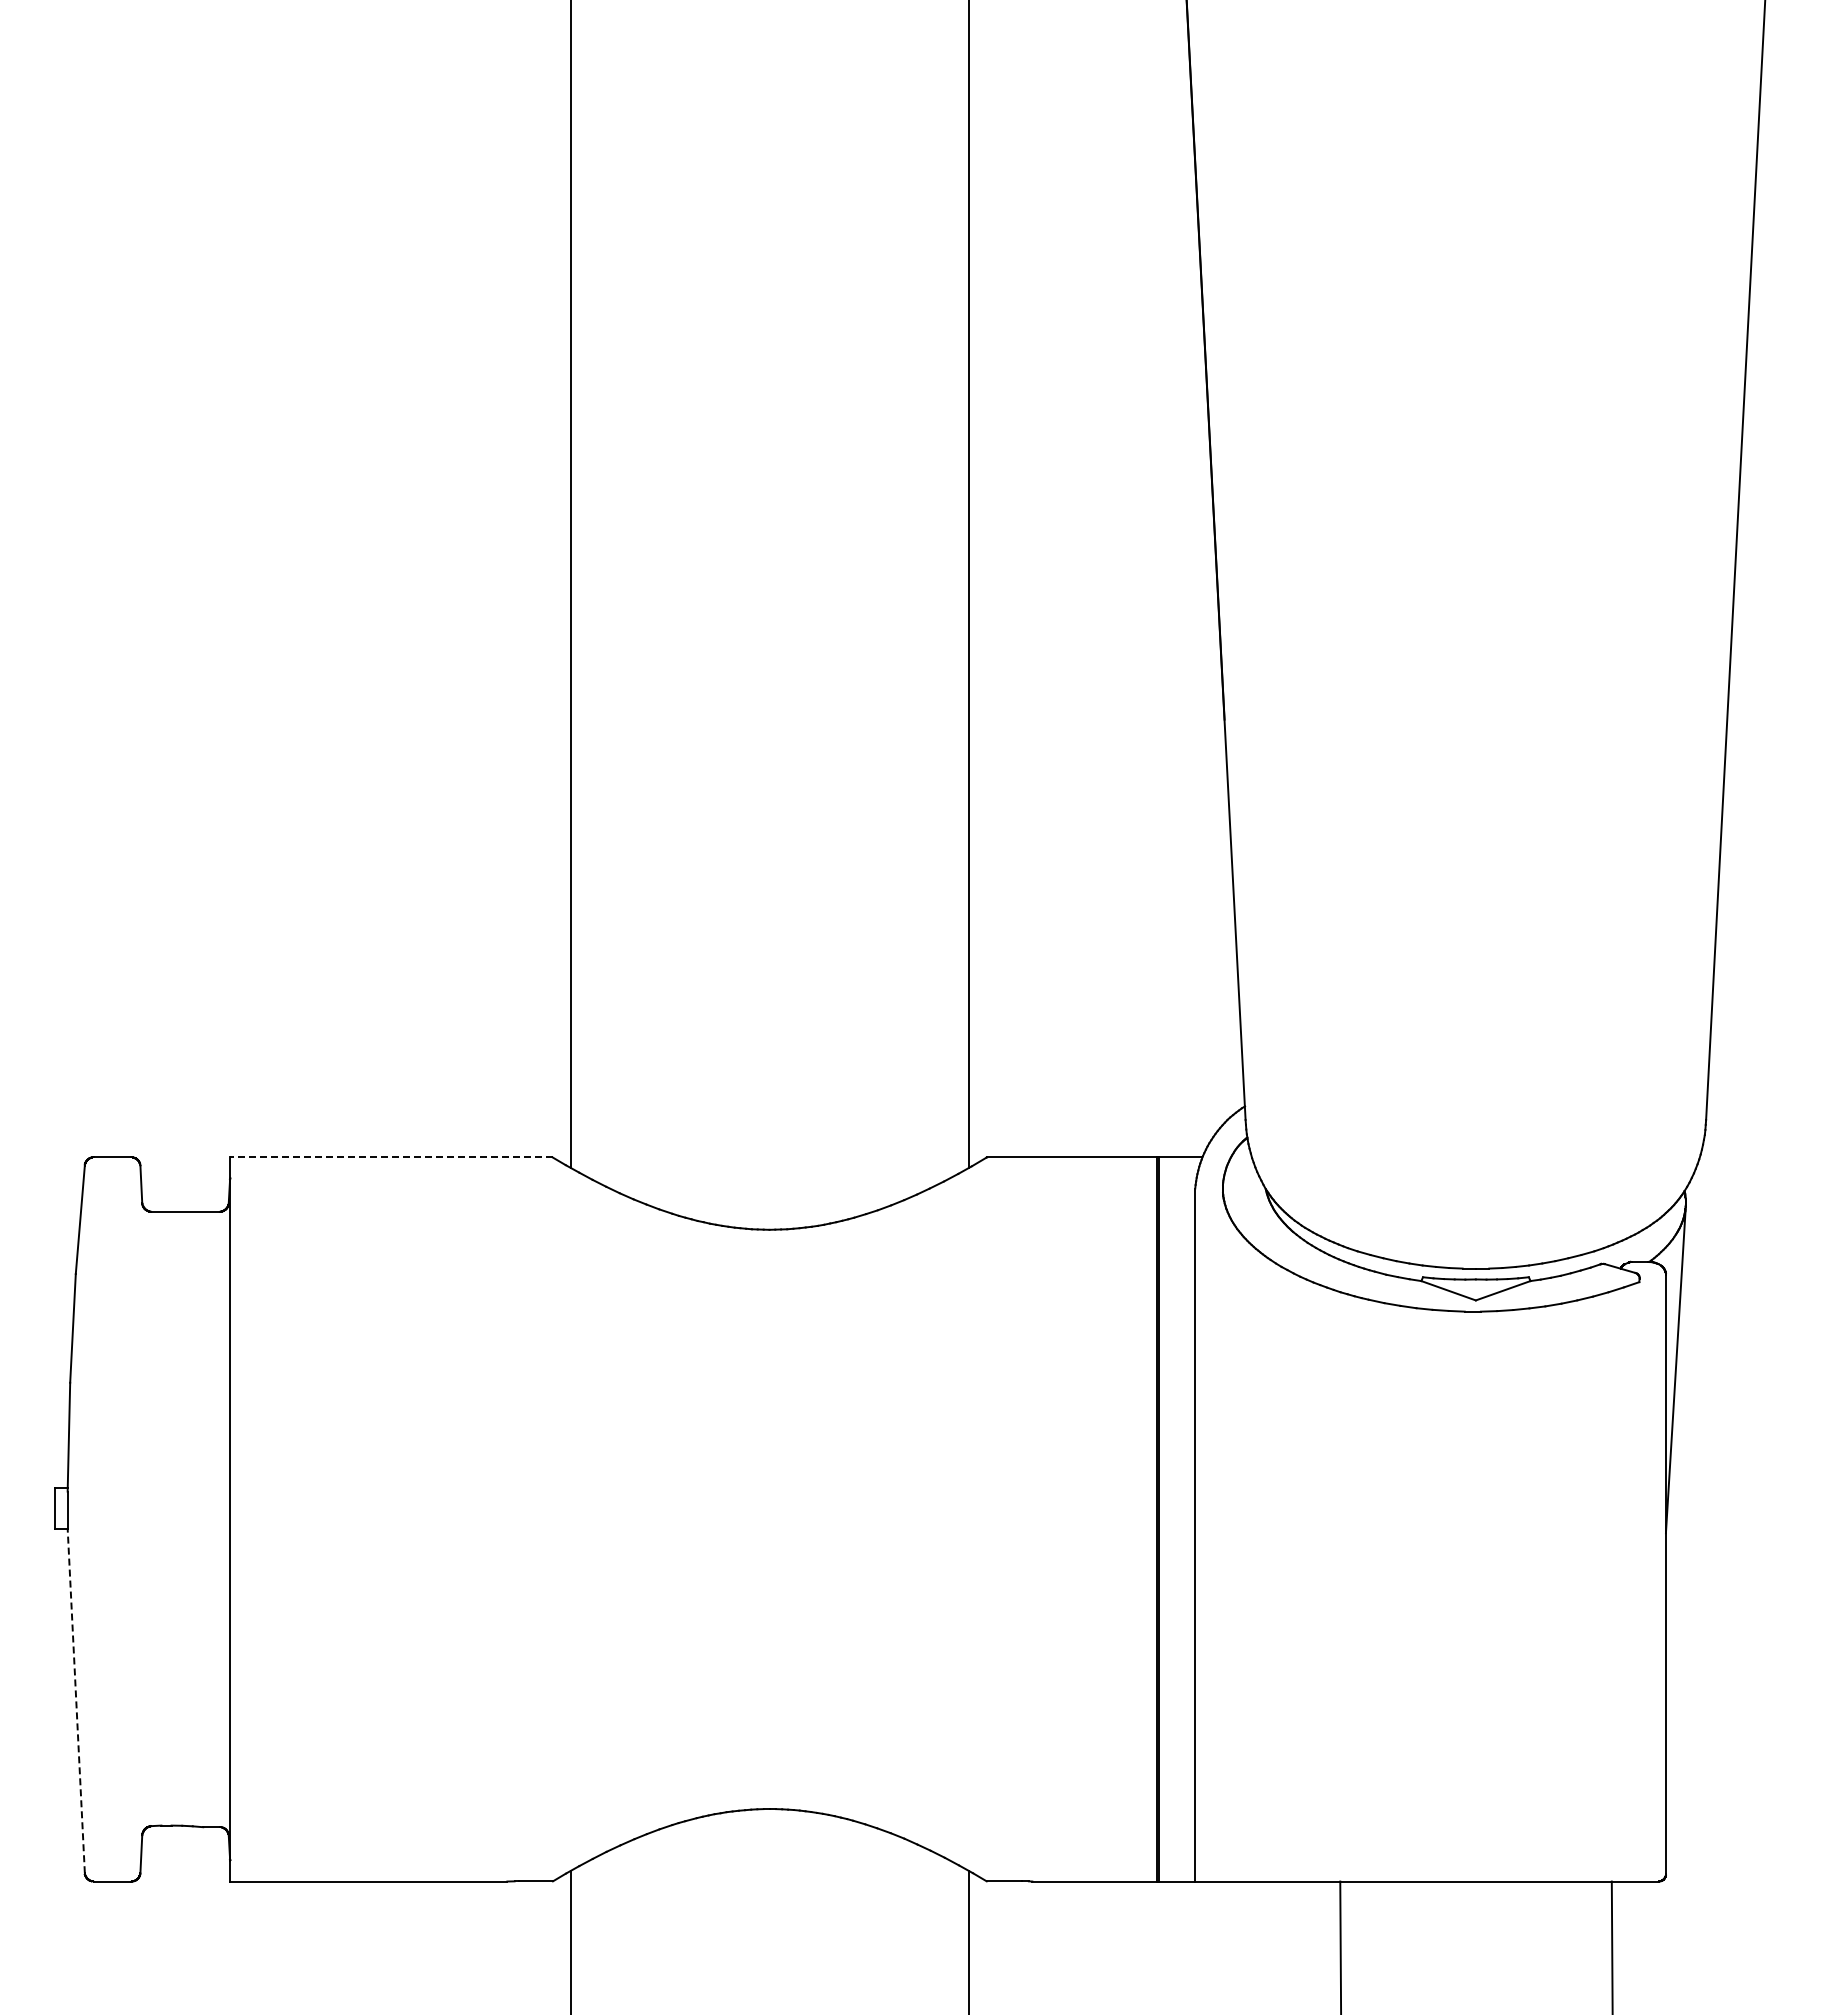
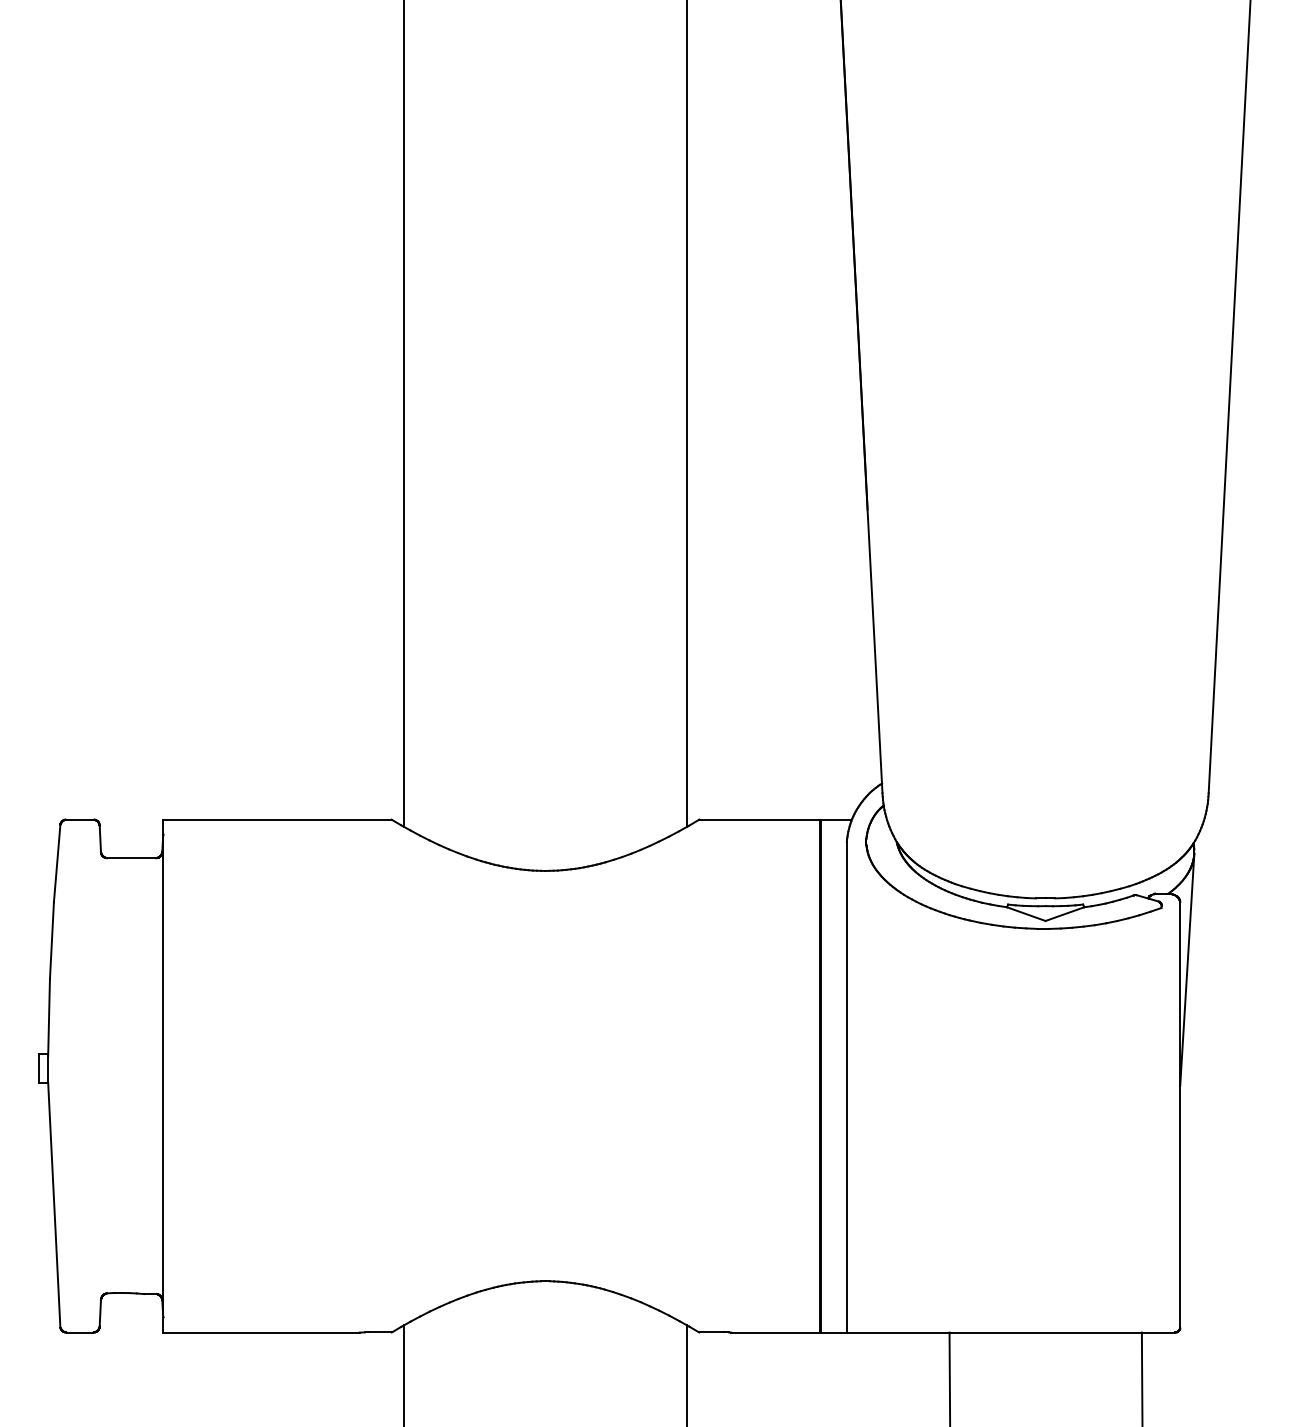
line: (391, 1157) -> (277, 819), dashed -> solid
line: (76, 1700) -> (54, 1204), dashed -> solid

